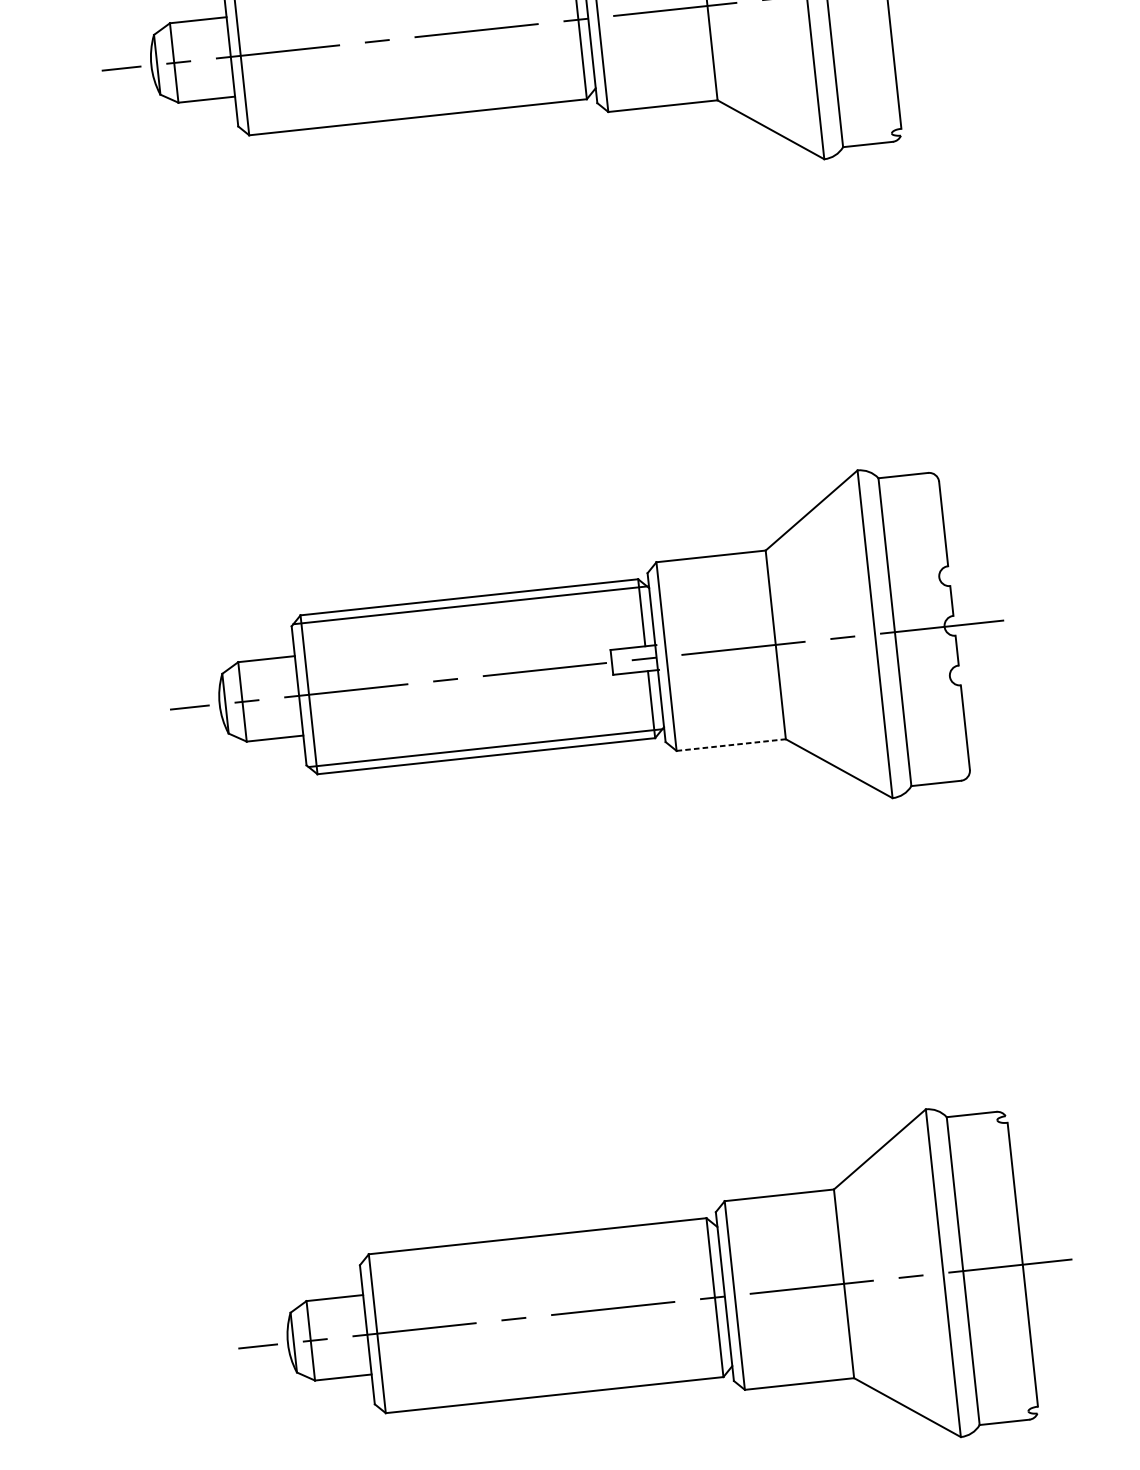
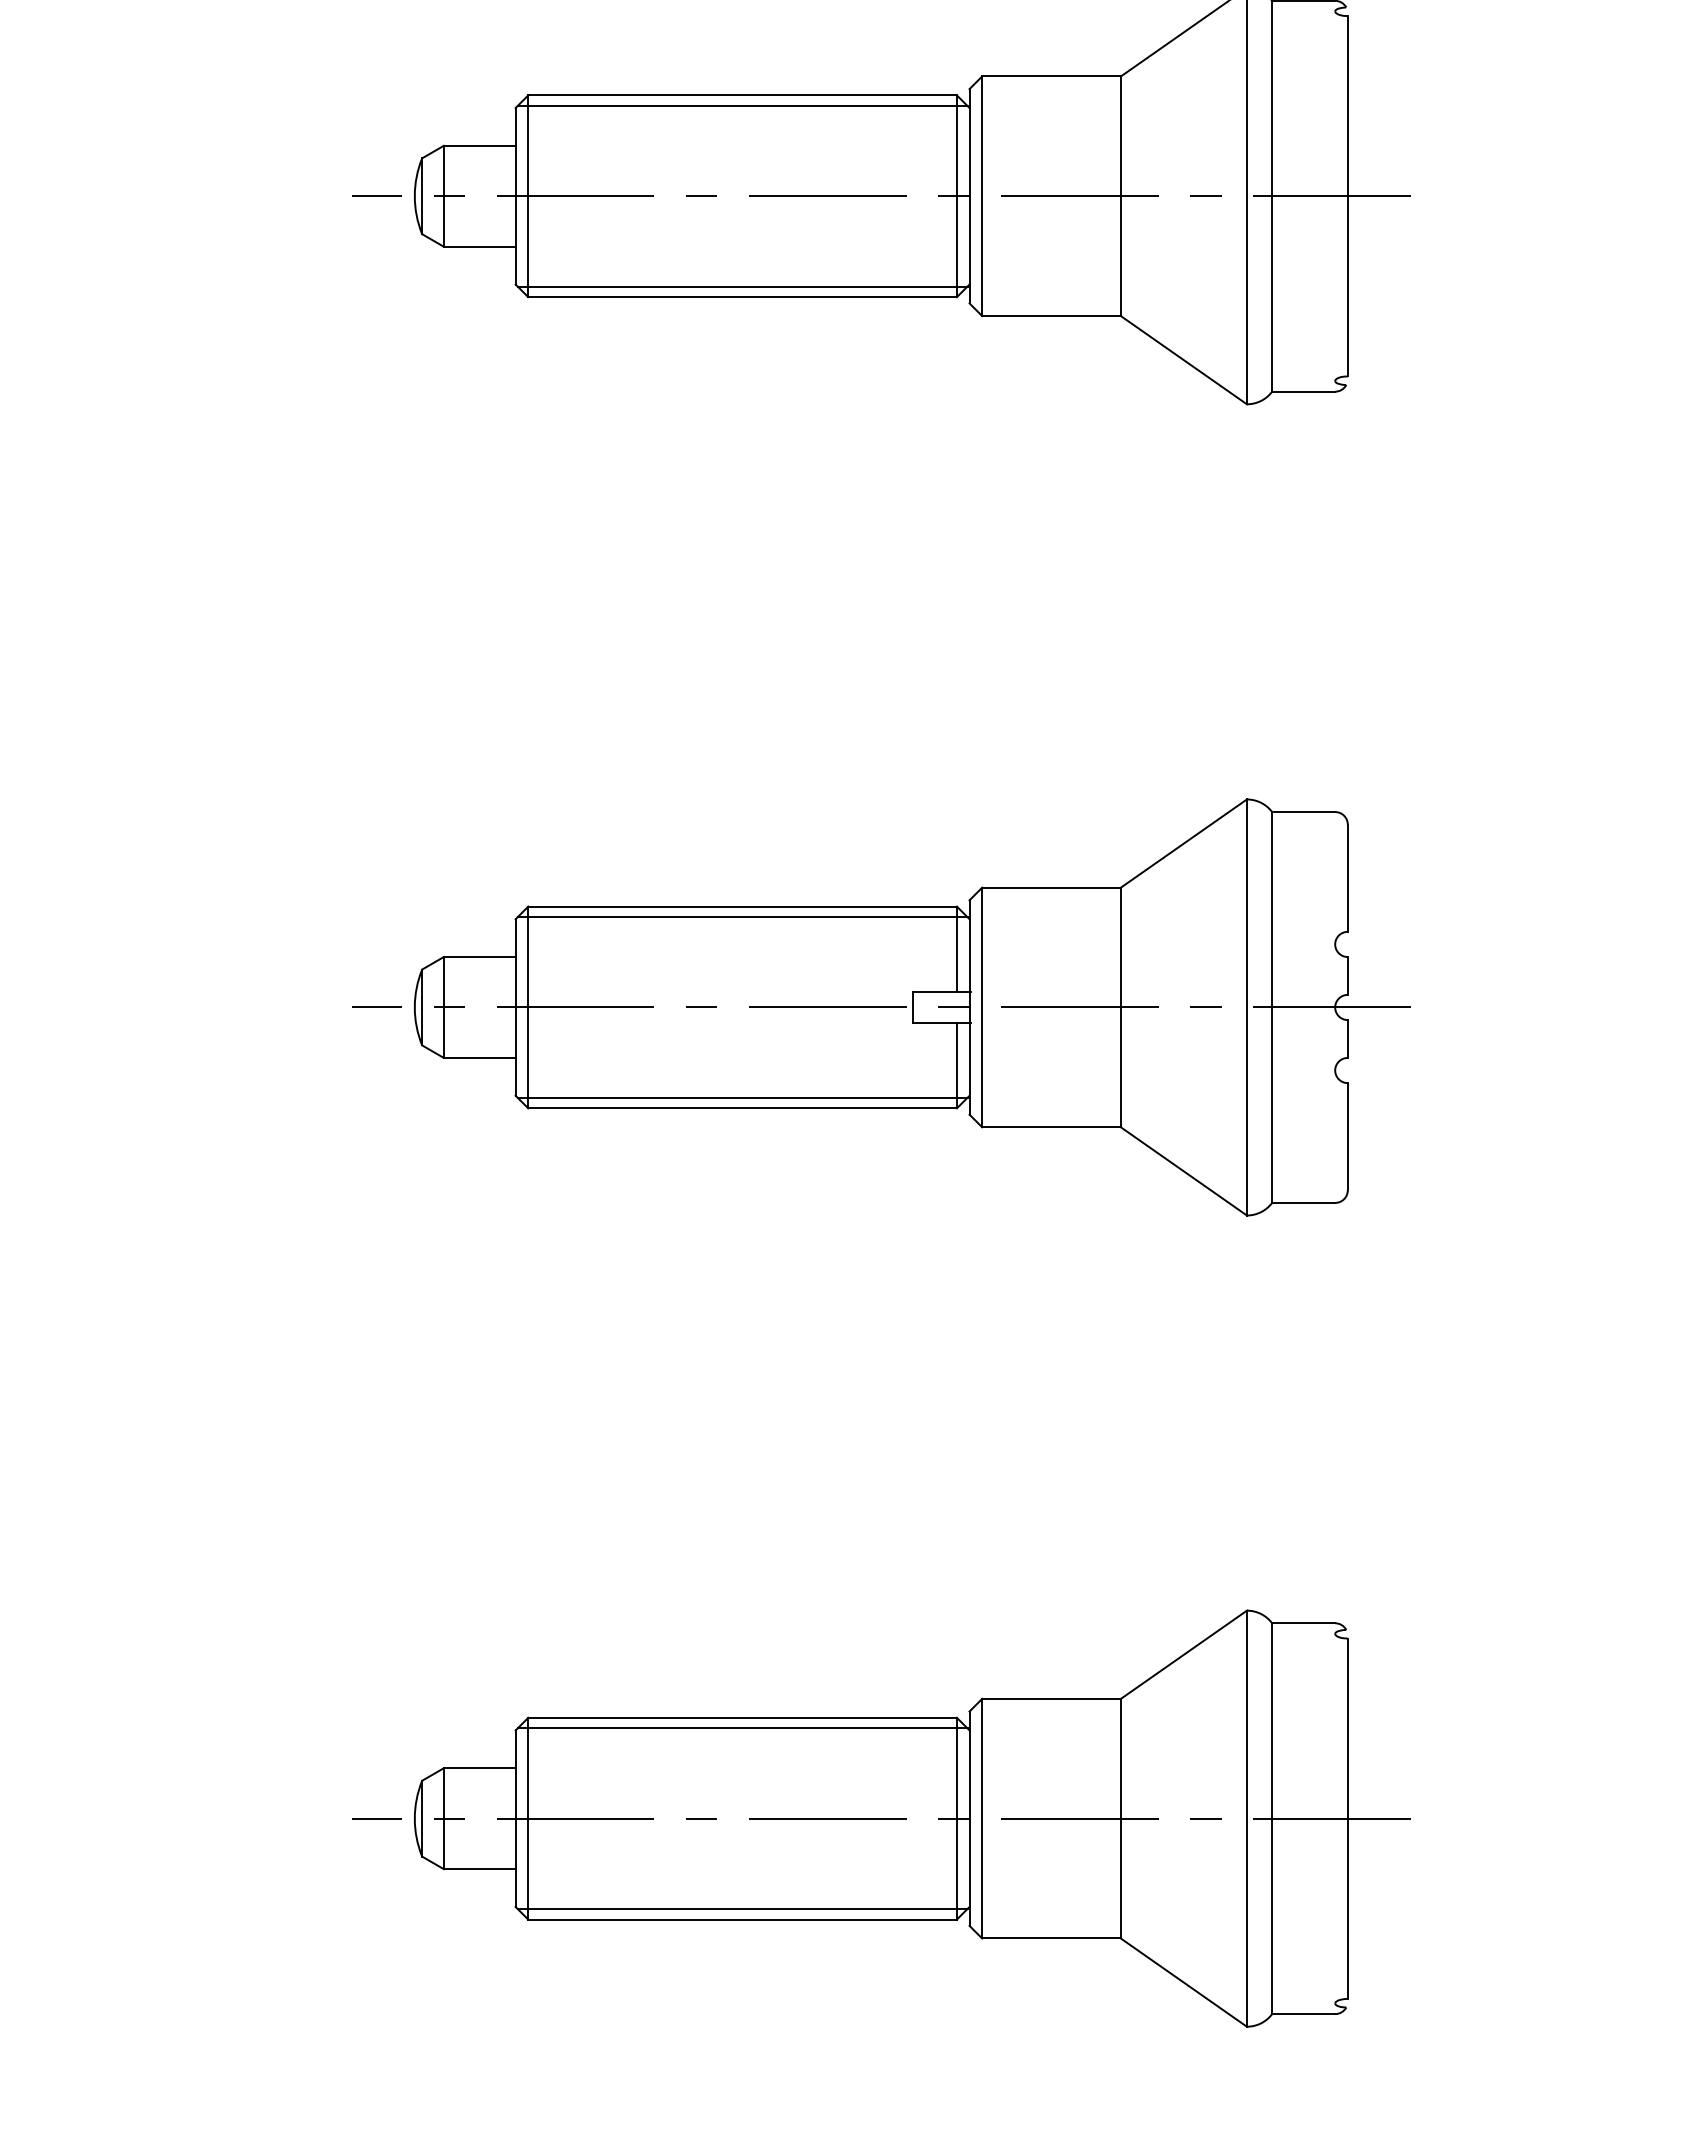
line: (417, 108) -> (742, 286), added
line: (732, 745) -> (1052, 1127), dashed -> solid
line: (538, 1244) -> (742, 1728), added
line: (553, 1387) -> (742, 1909), added

